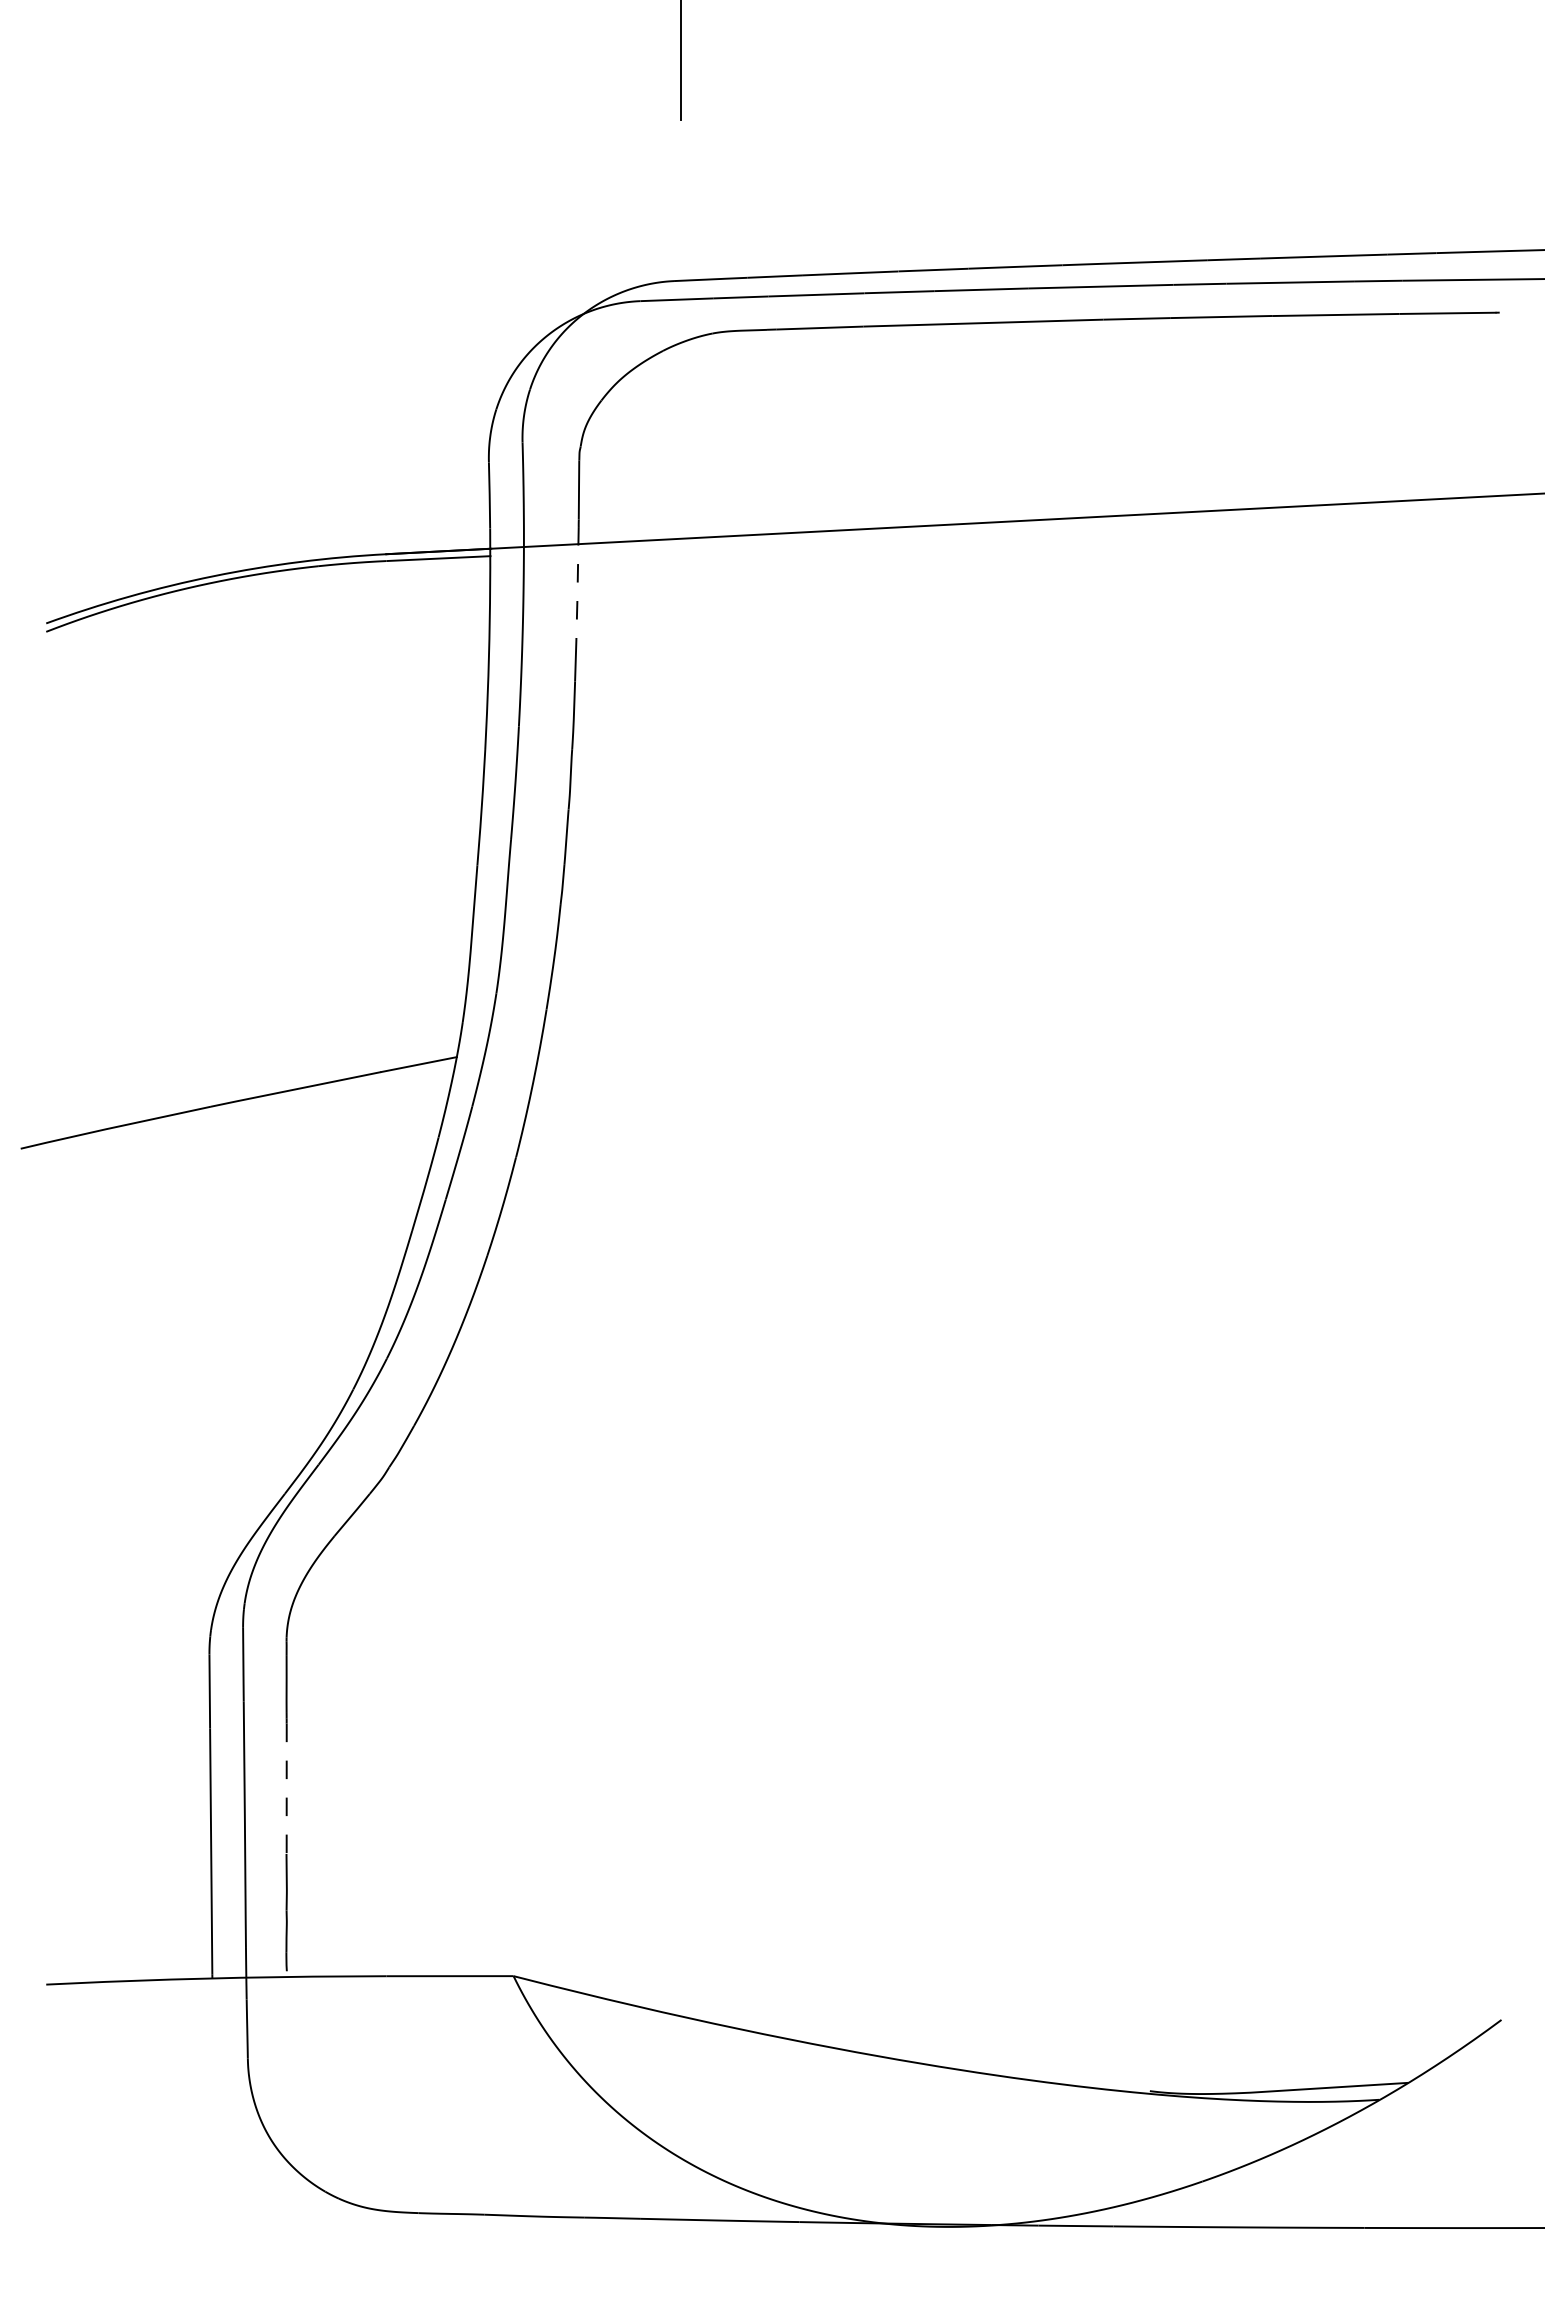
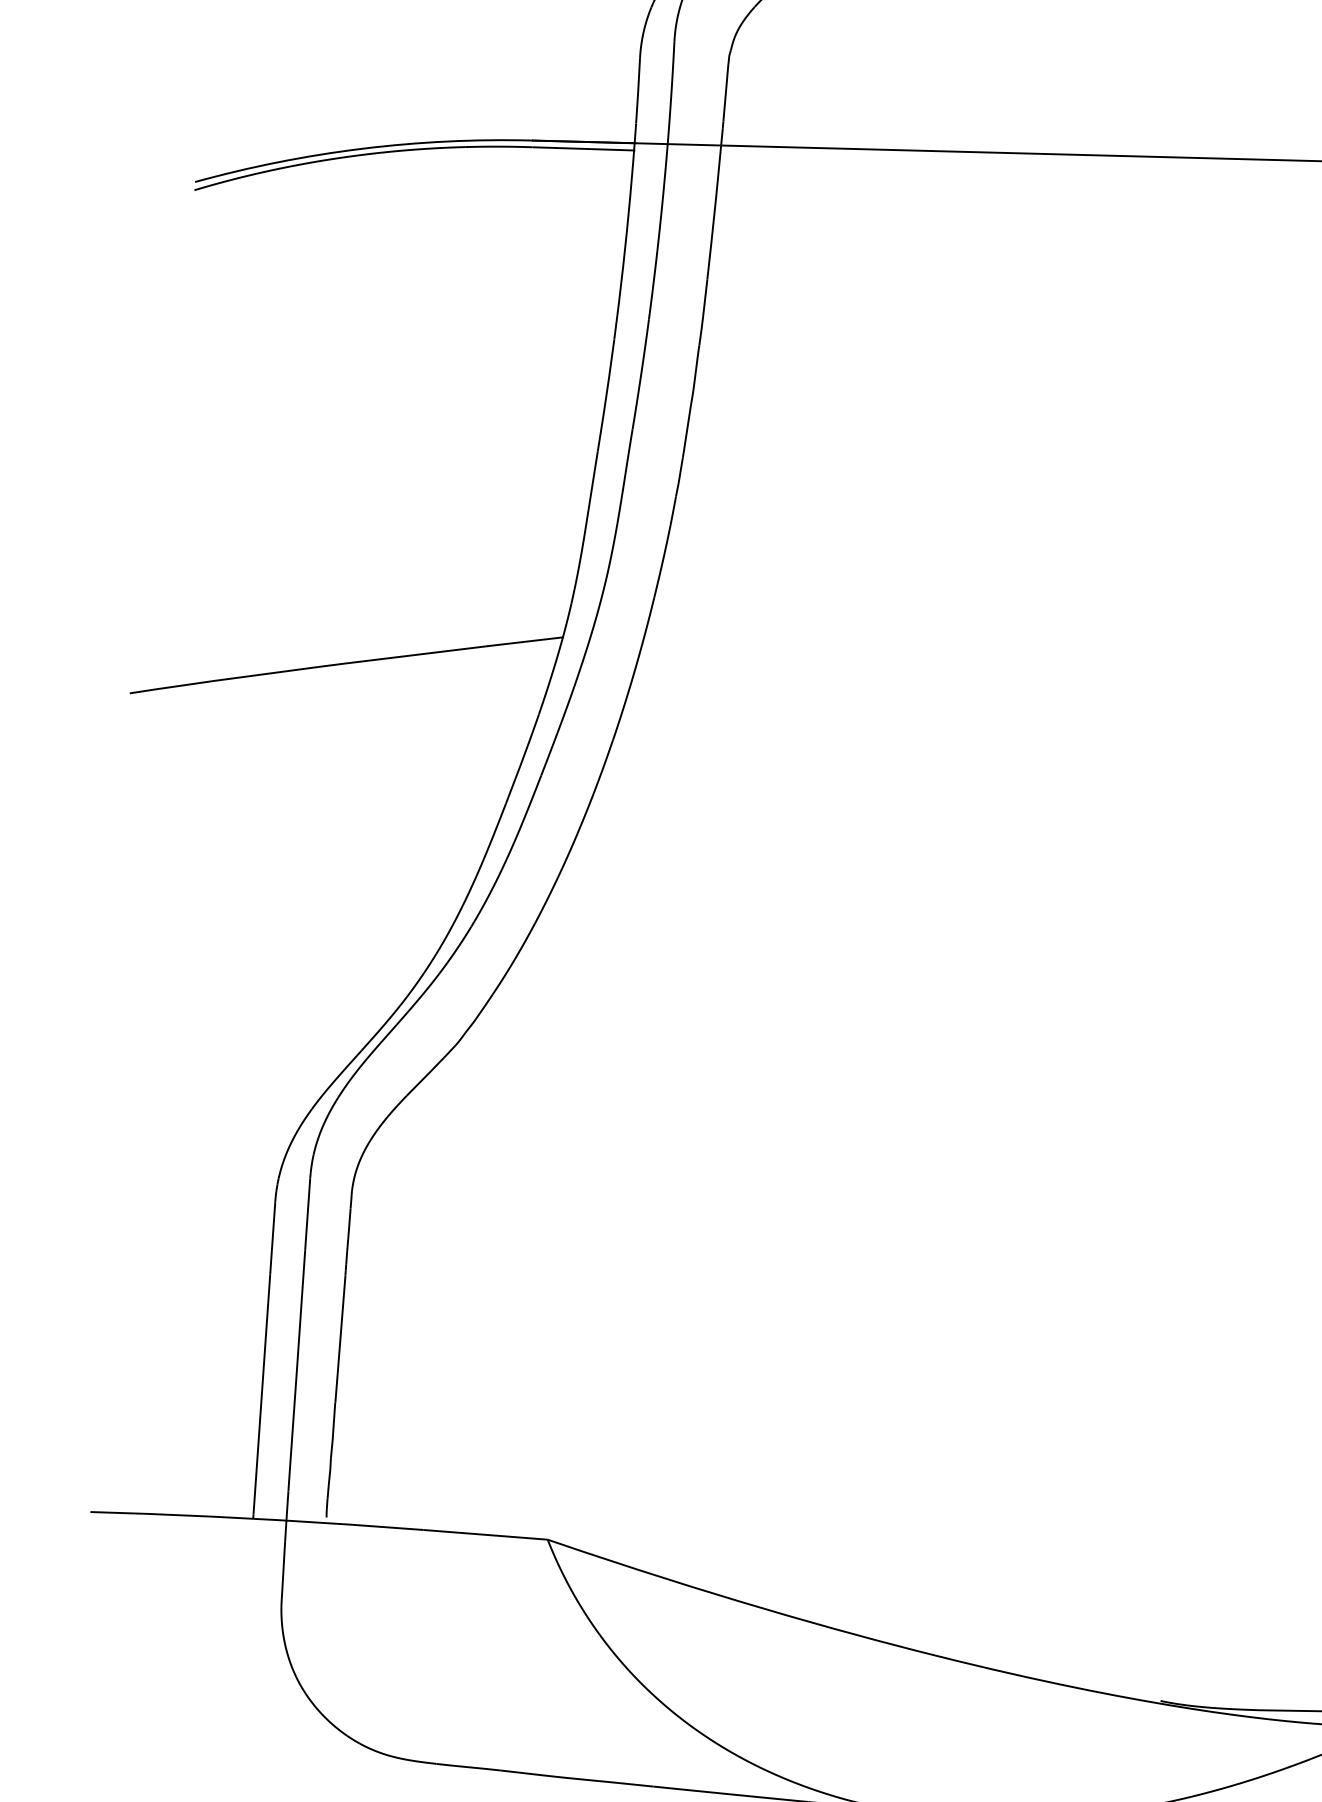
line: (577, 584) -> (717, 184), dashed -> solid
line: (286, 1789) -> (340, 1339), dashed -> solid

